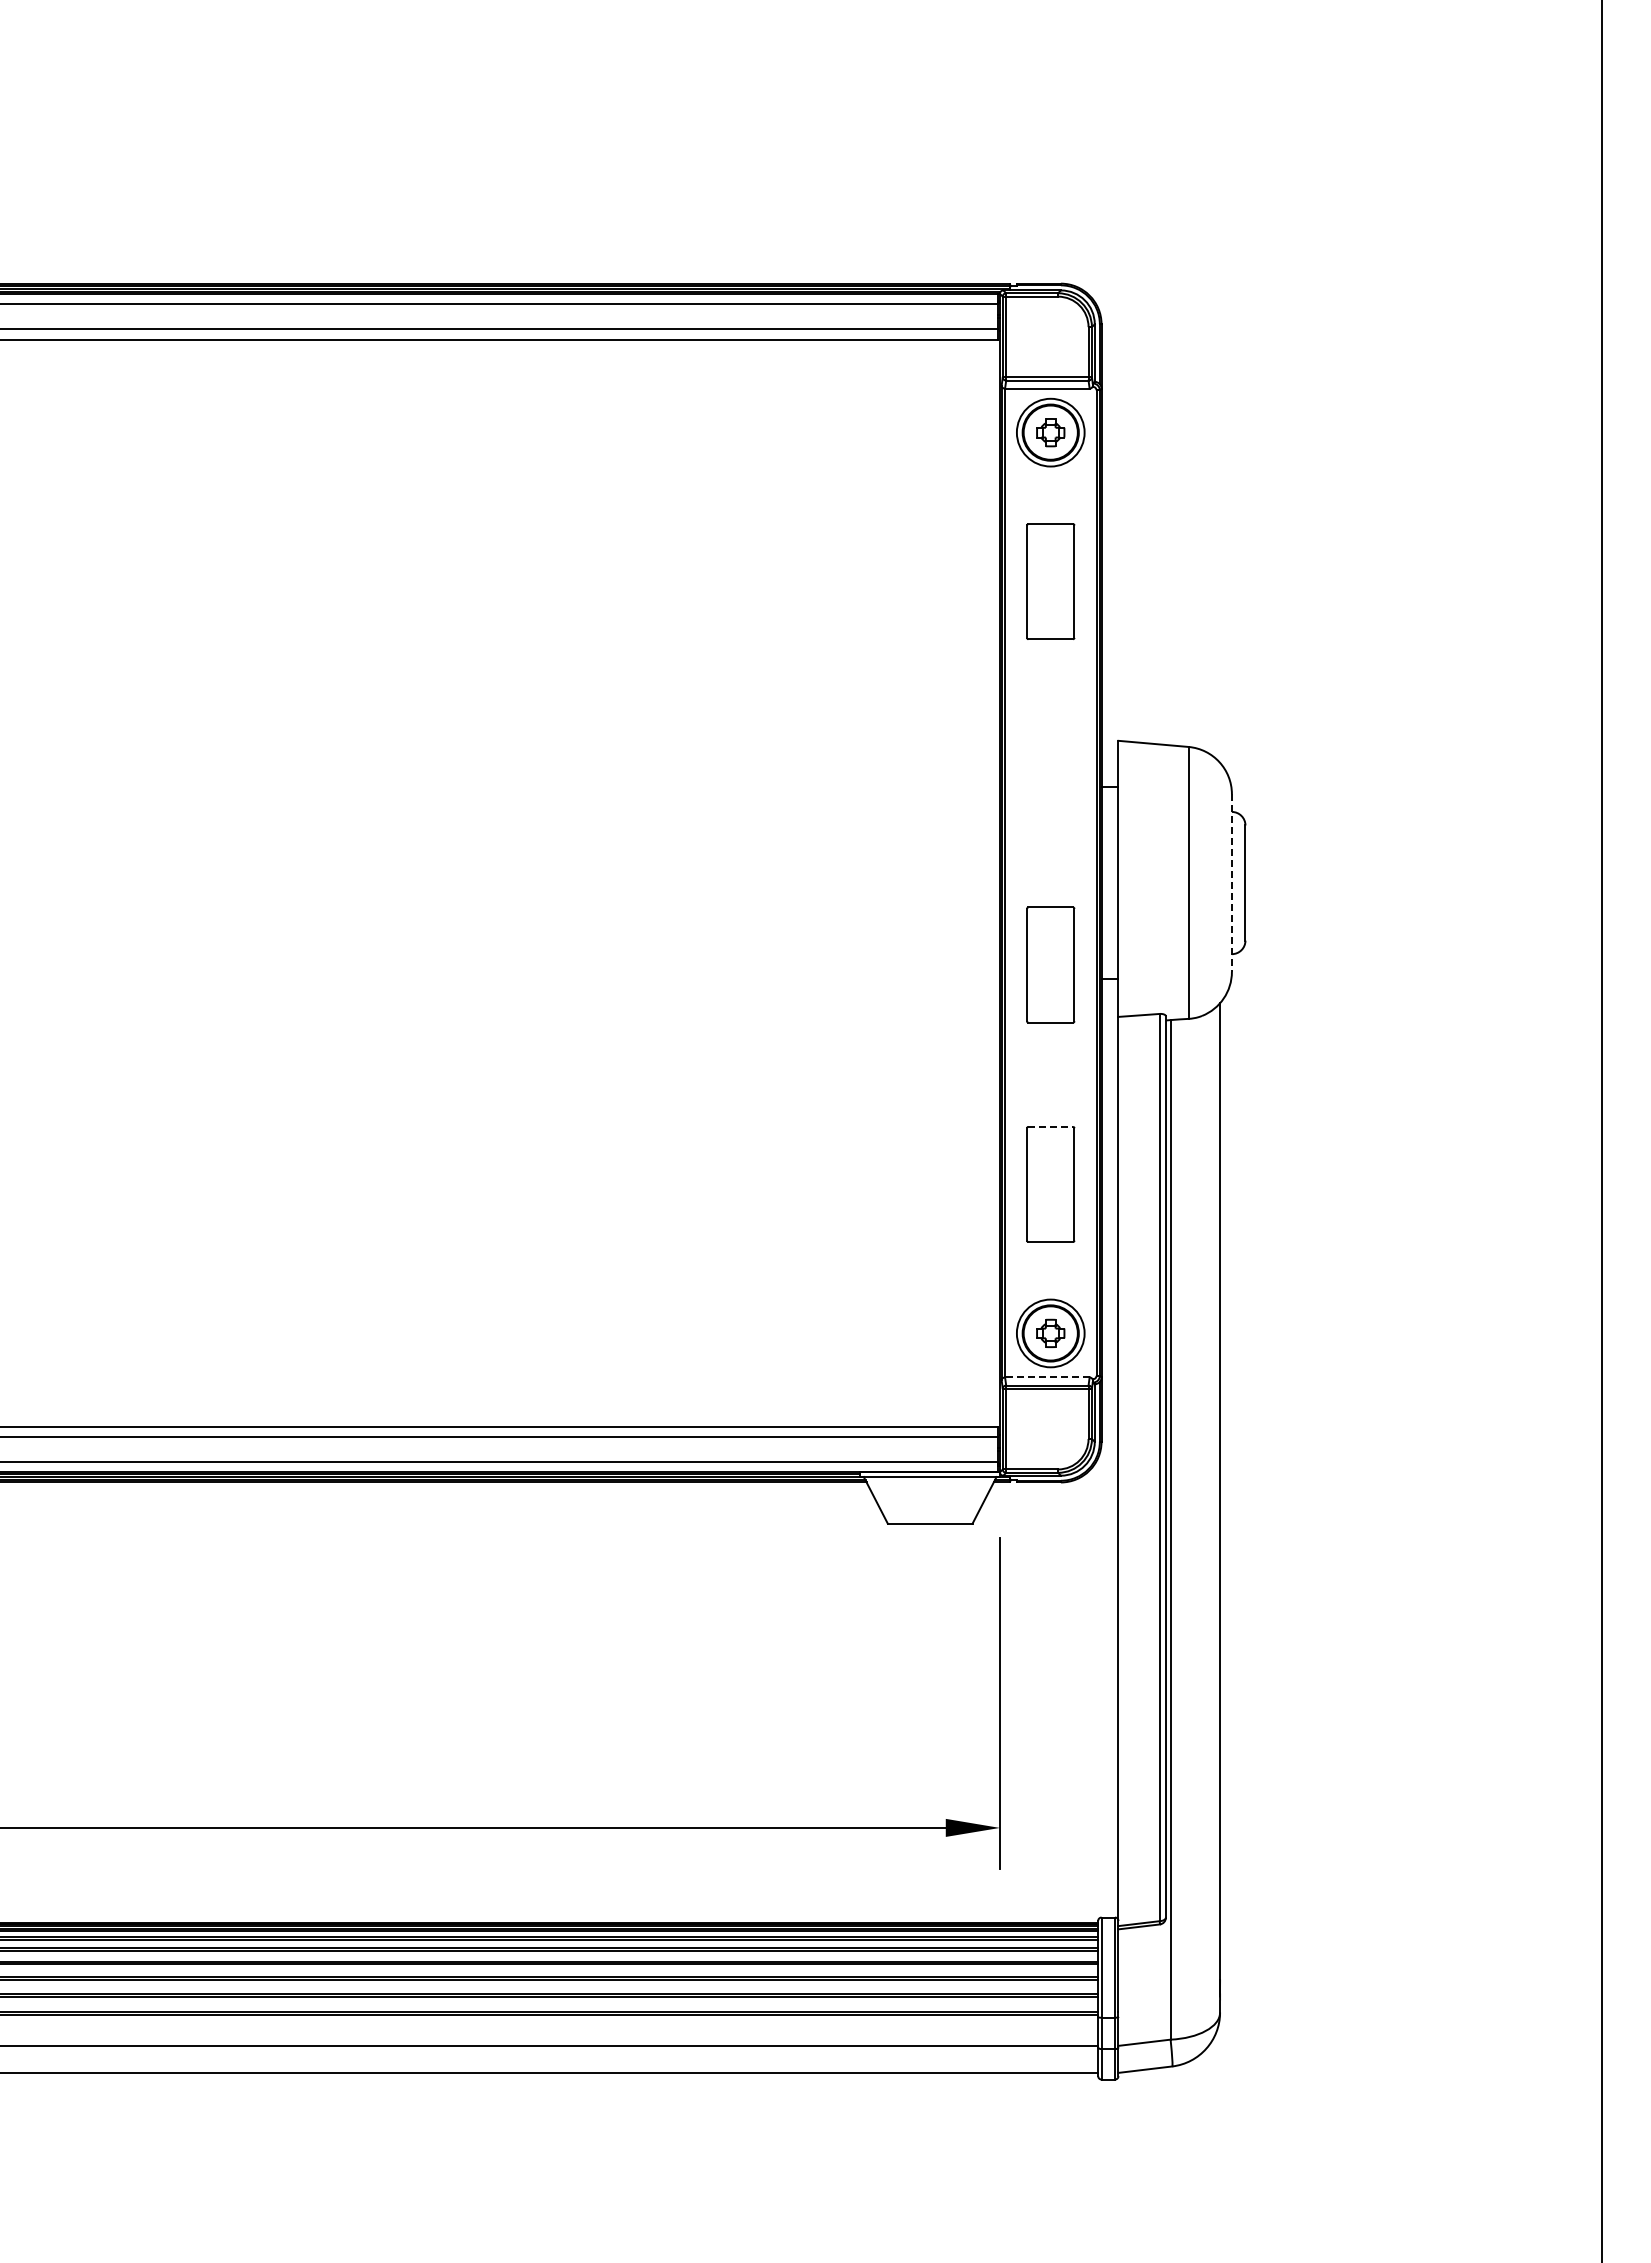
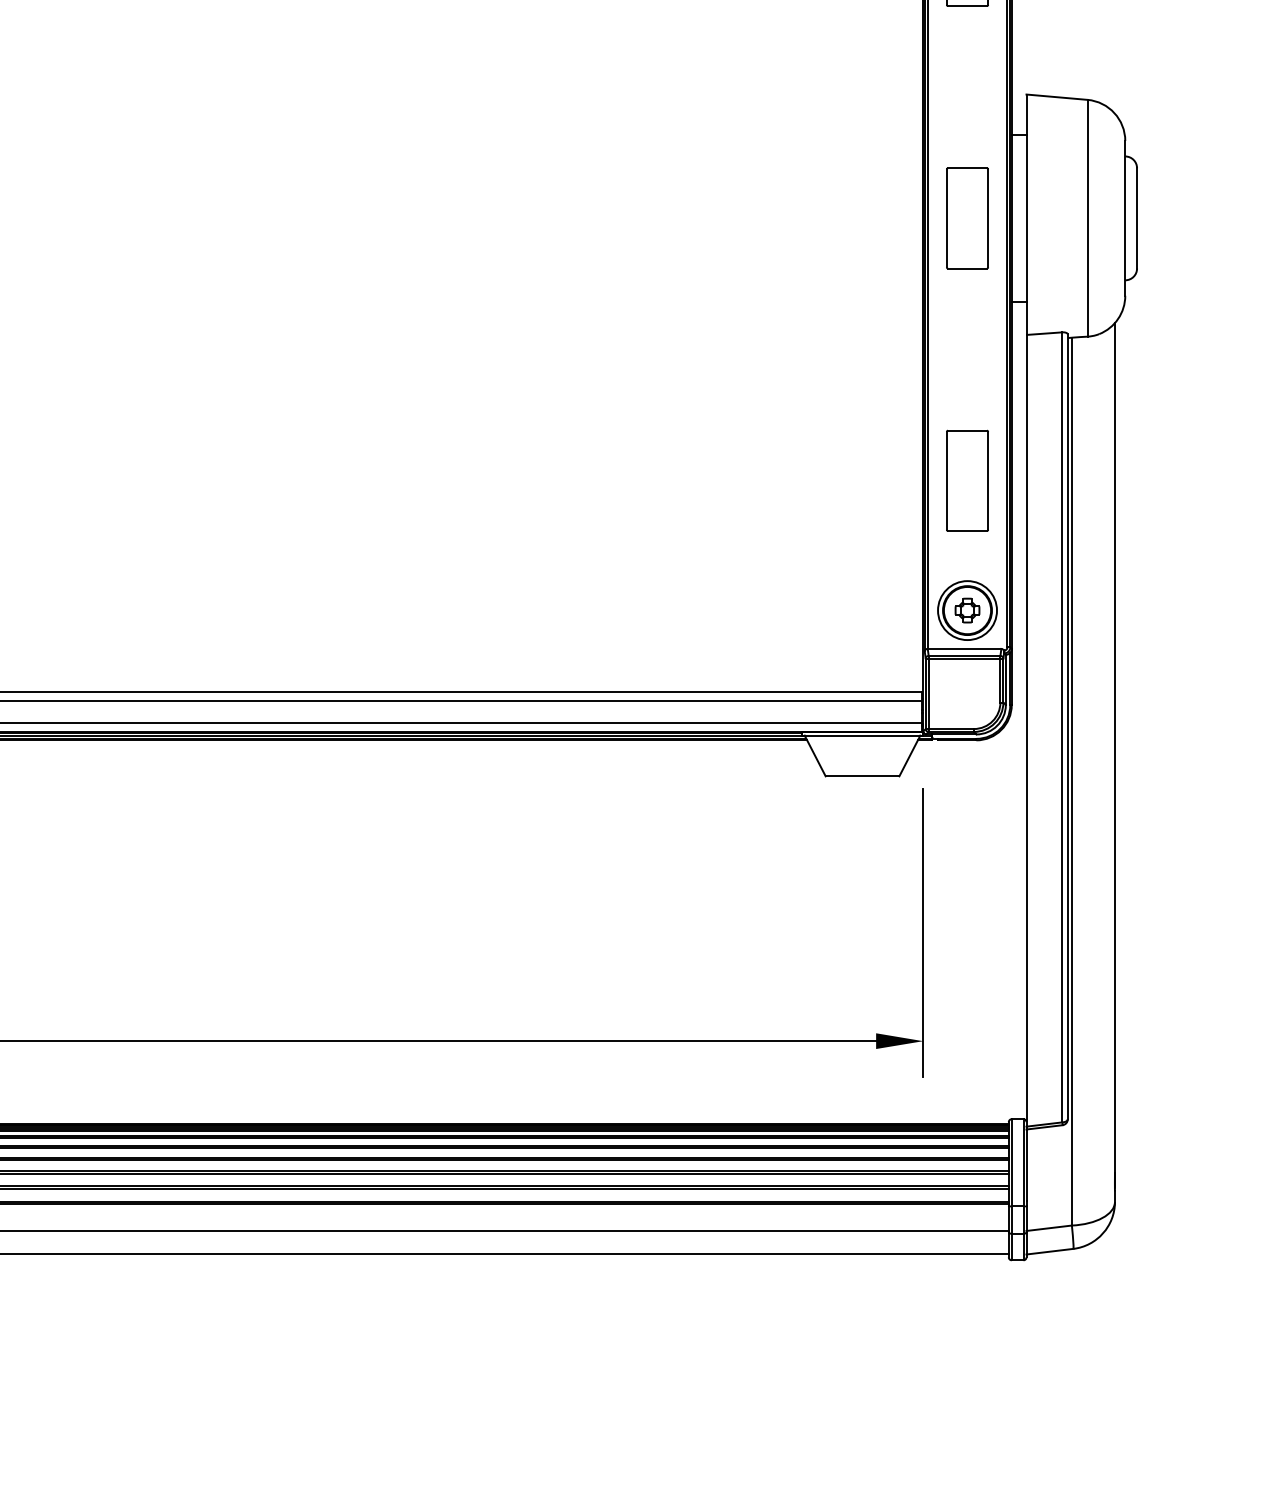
line: (1231, 883) -> (1124, 218), dashed -> solid
part: (1050, 964) -> (967, 217), moved
line: (1051, 1126) -> (968, 430), dashed -> solid
line: (1046, 1377) -> (963, 648), dashed -> solid

